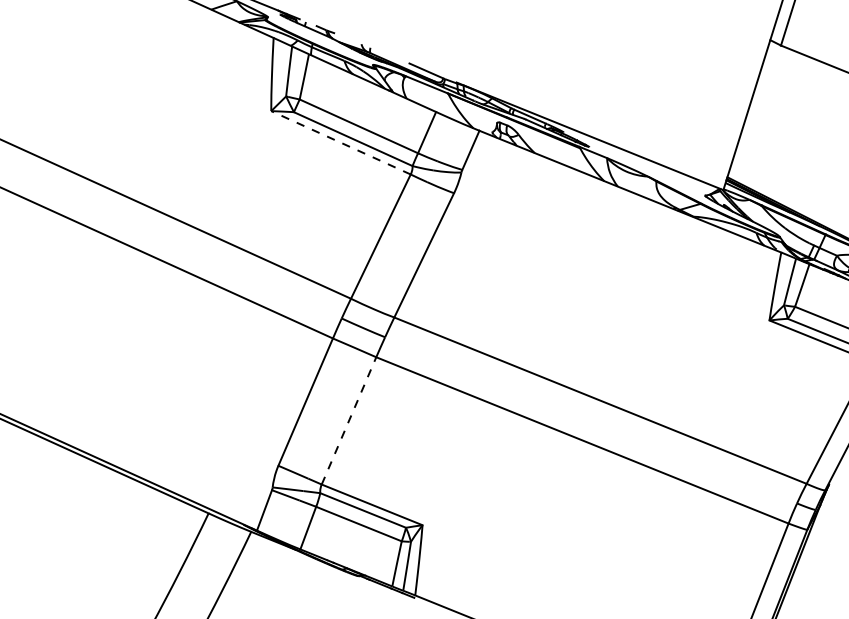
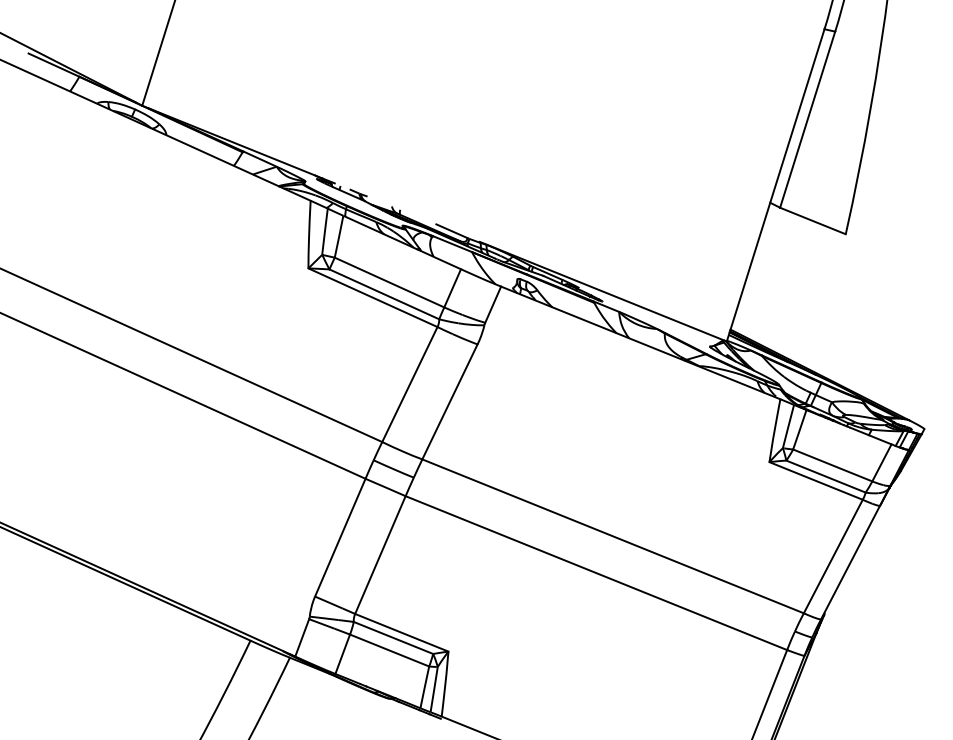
line: (340, 142) -> (372, 297), dashed -> solid
line: (349, 420) -> (380, 554), dashed -> solid

